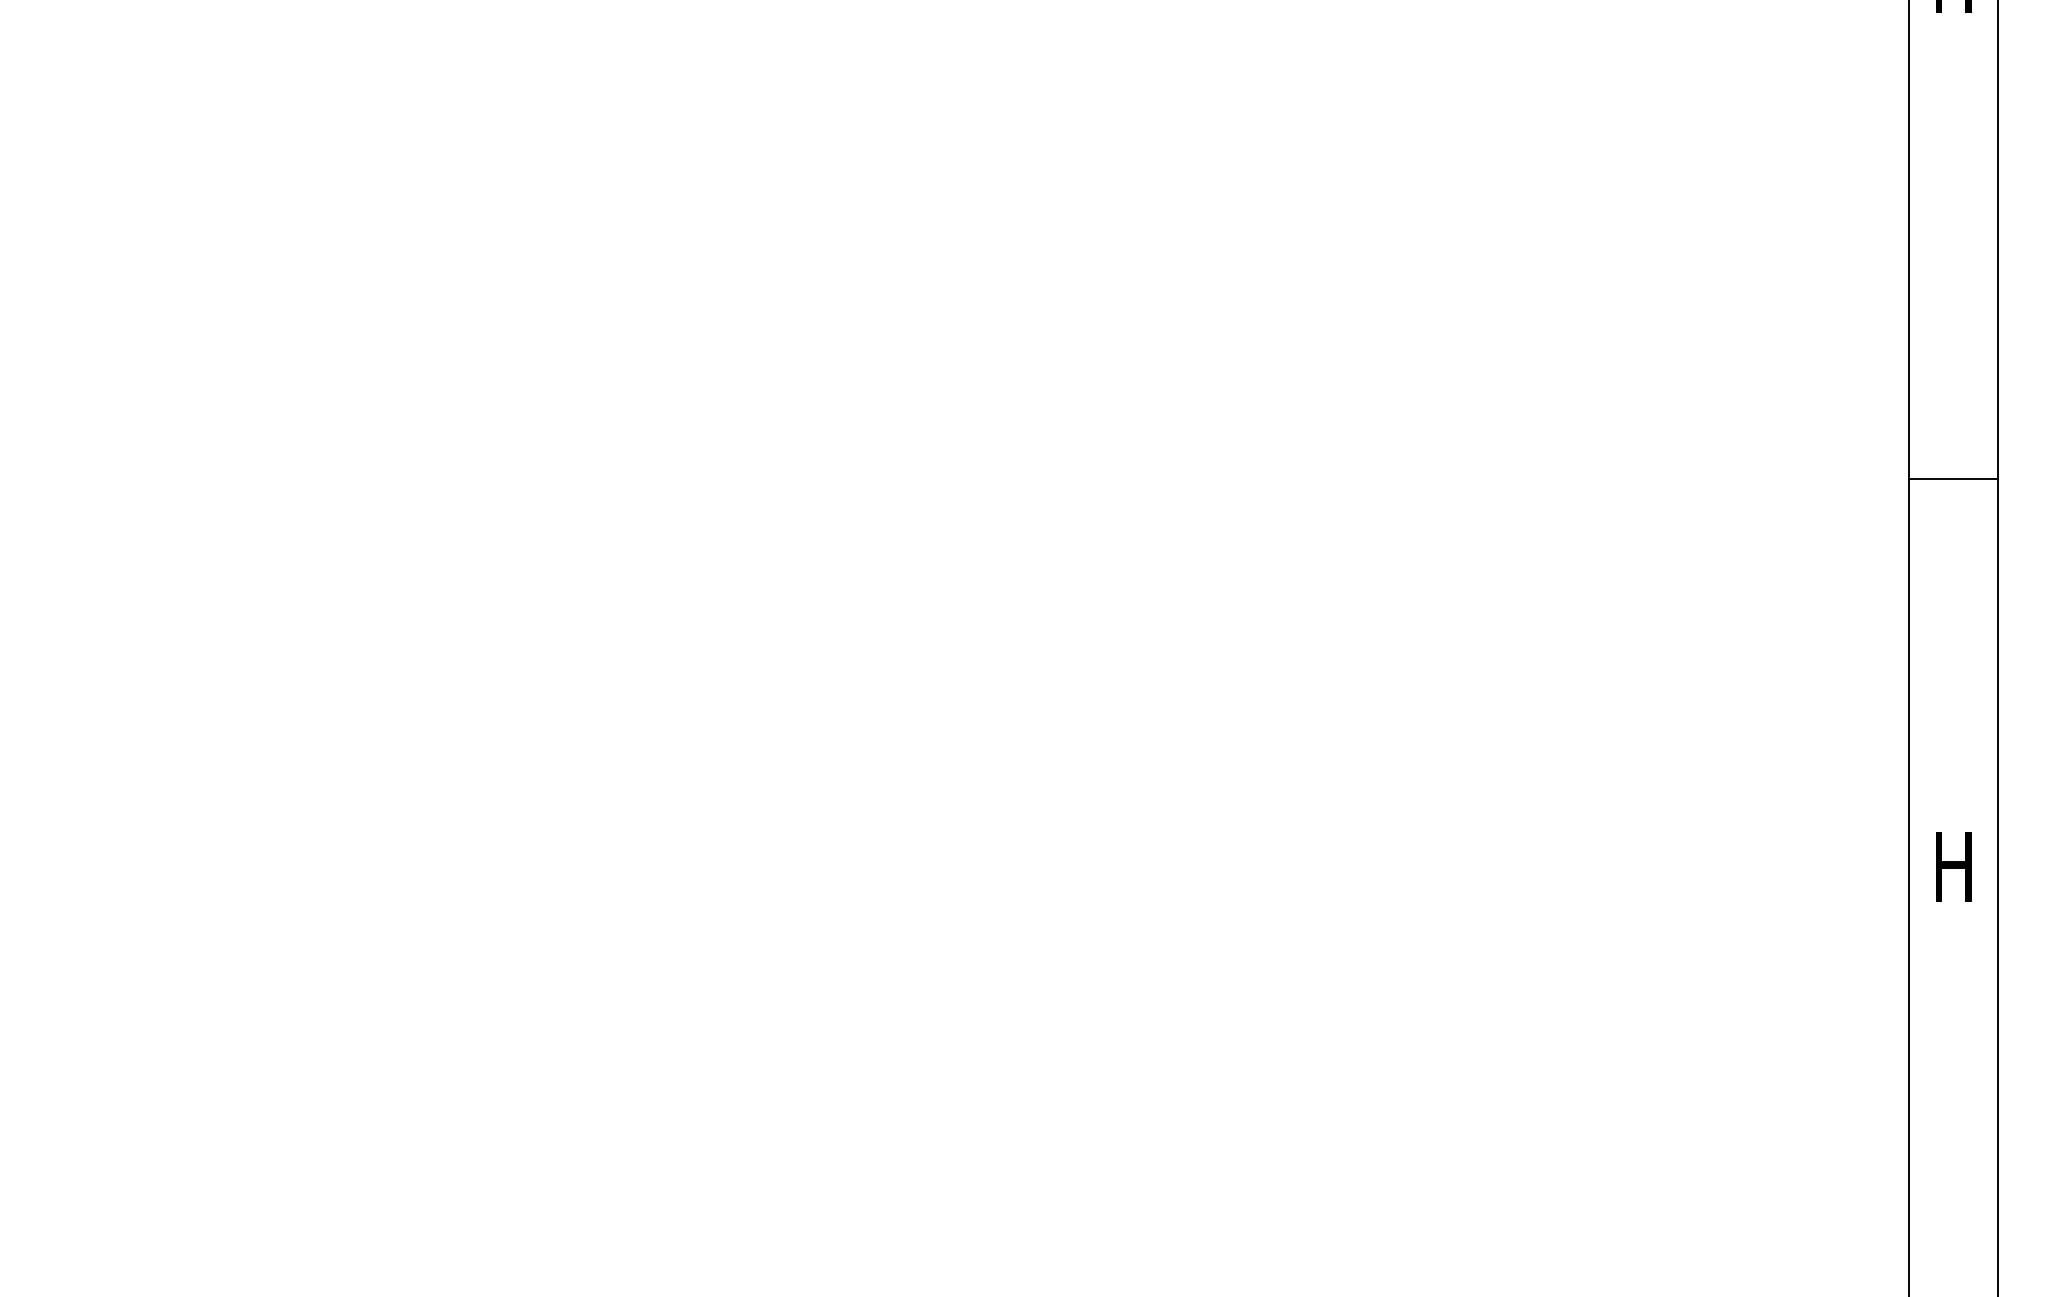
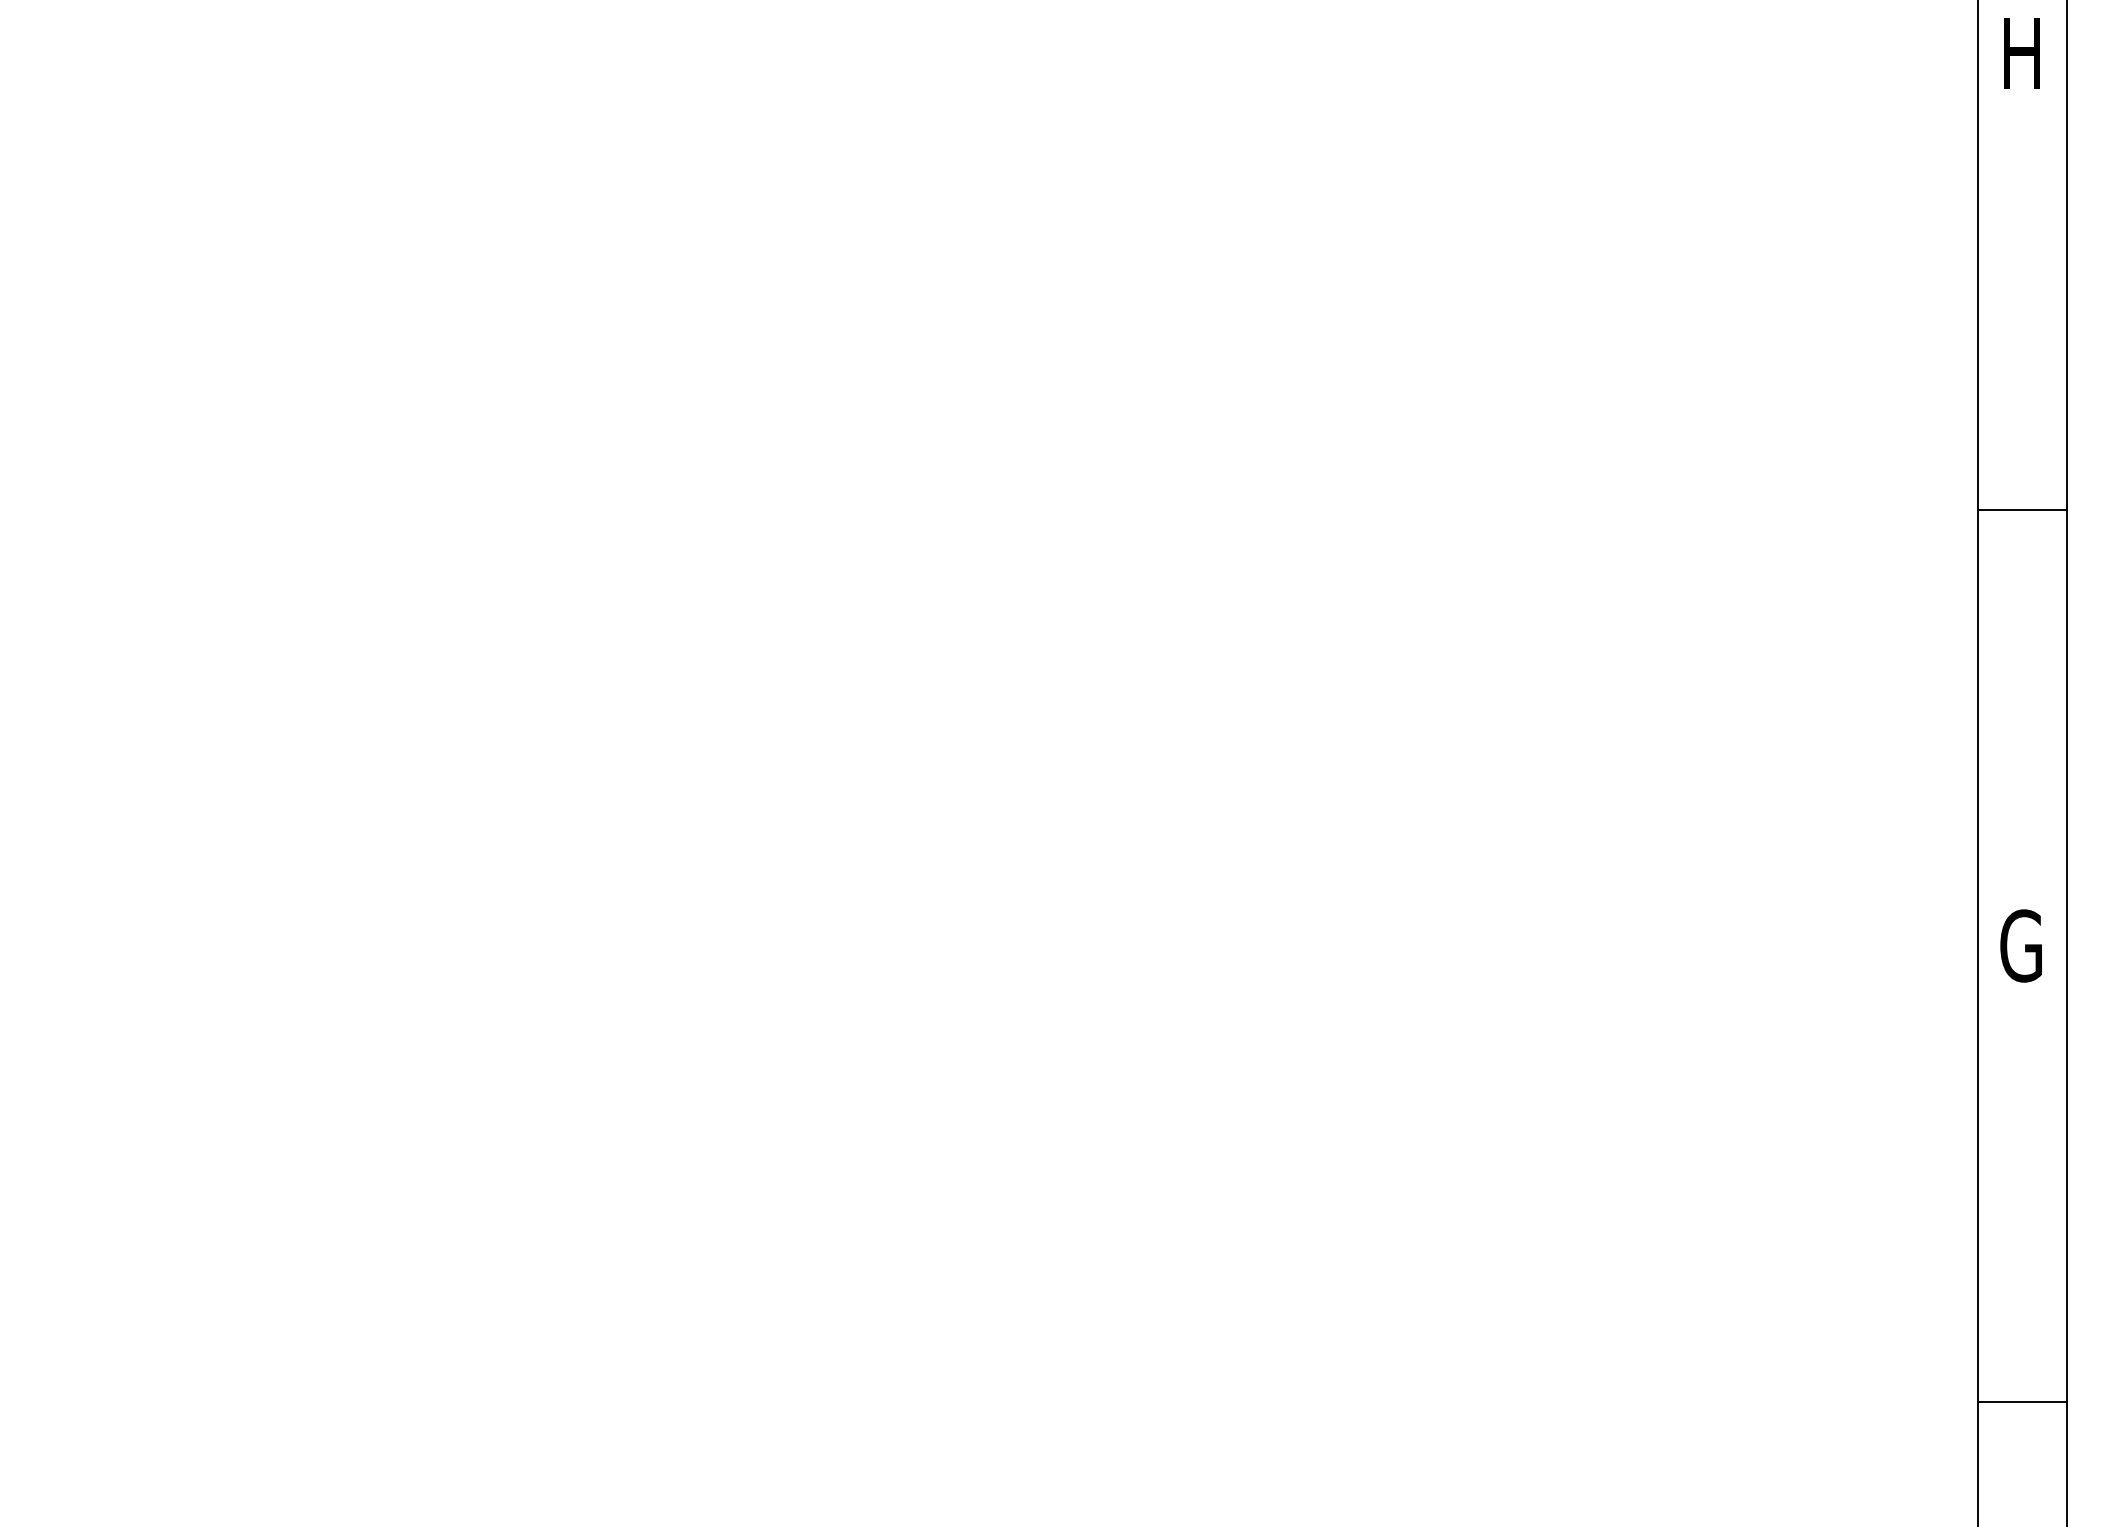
line: (1953, 479) -> (2021, 510), moved
text: (1952, 866) -> (2020, 945), H -> G

